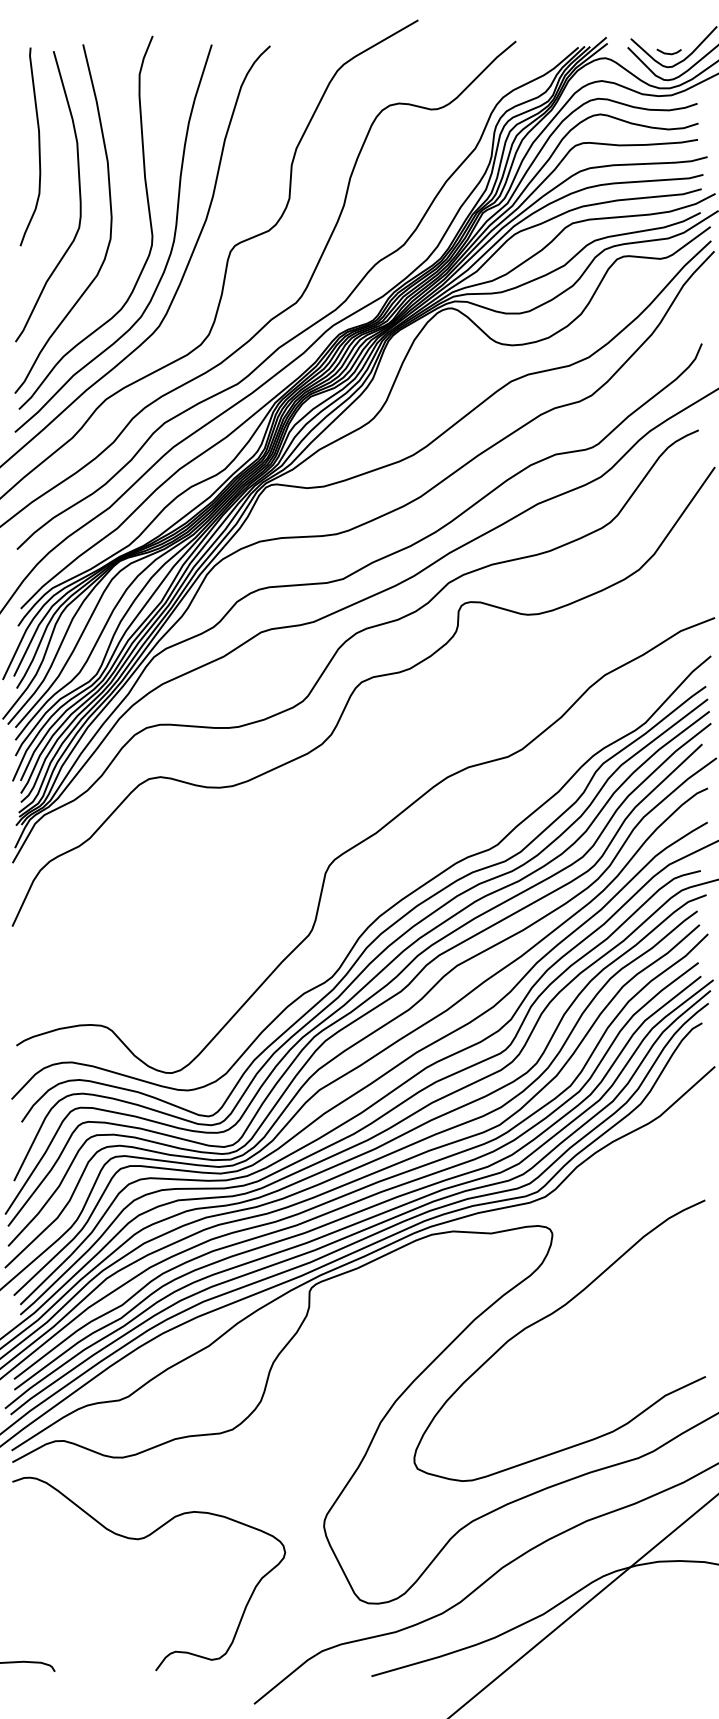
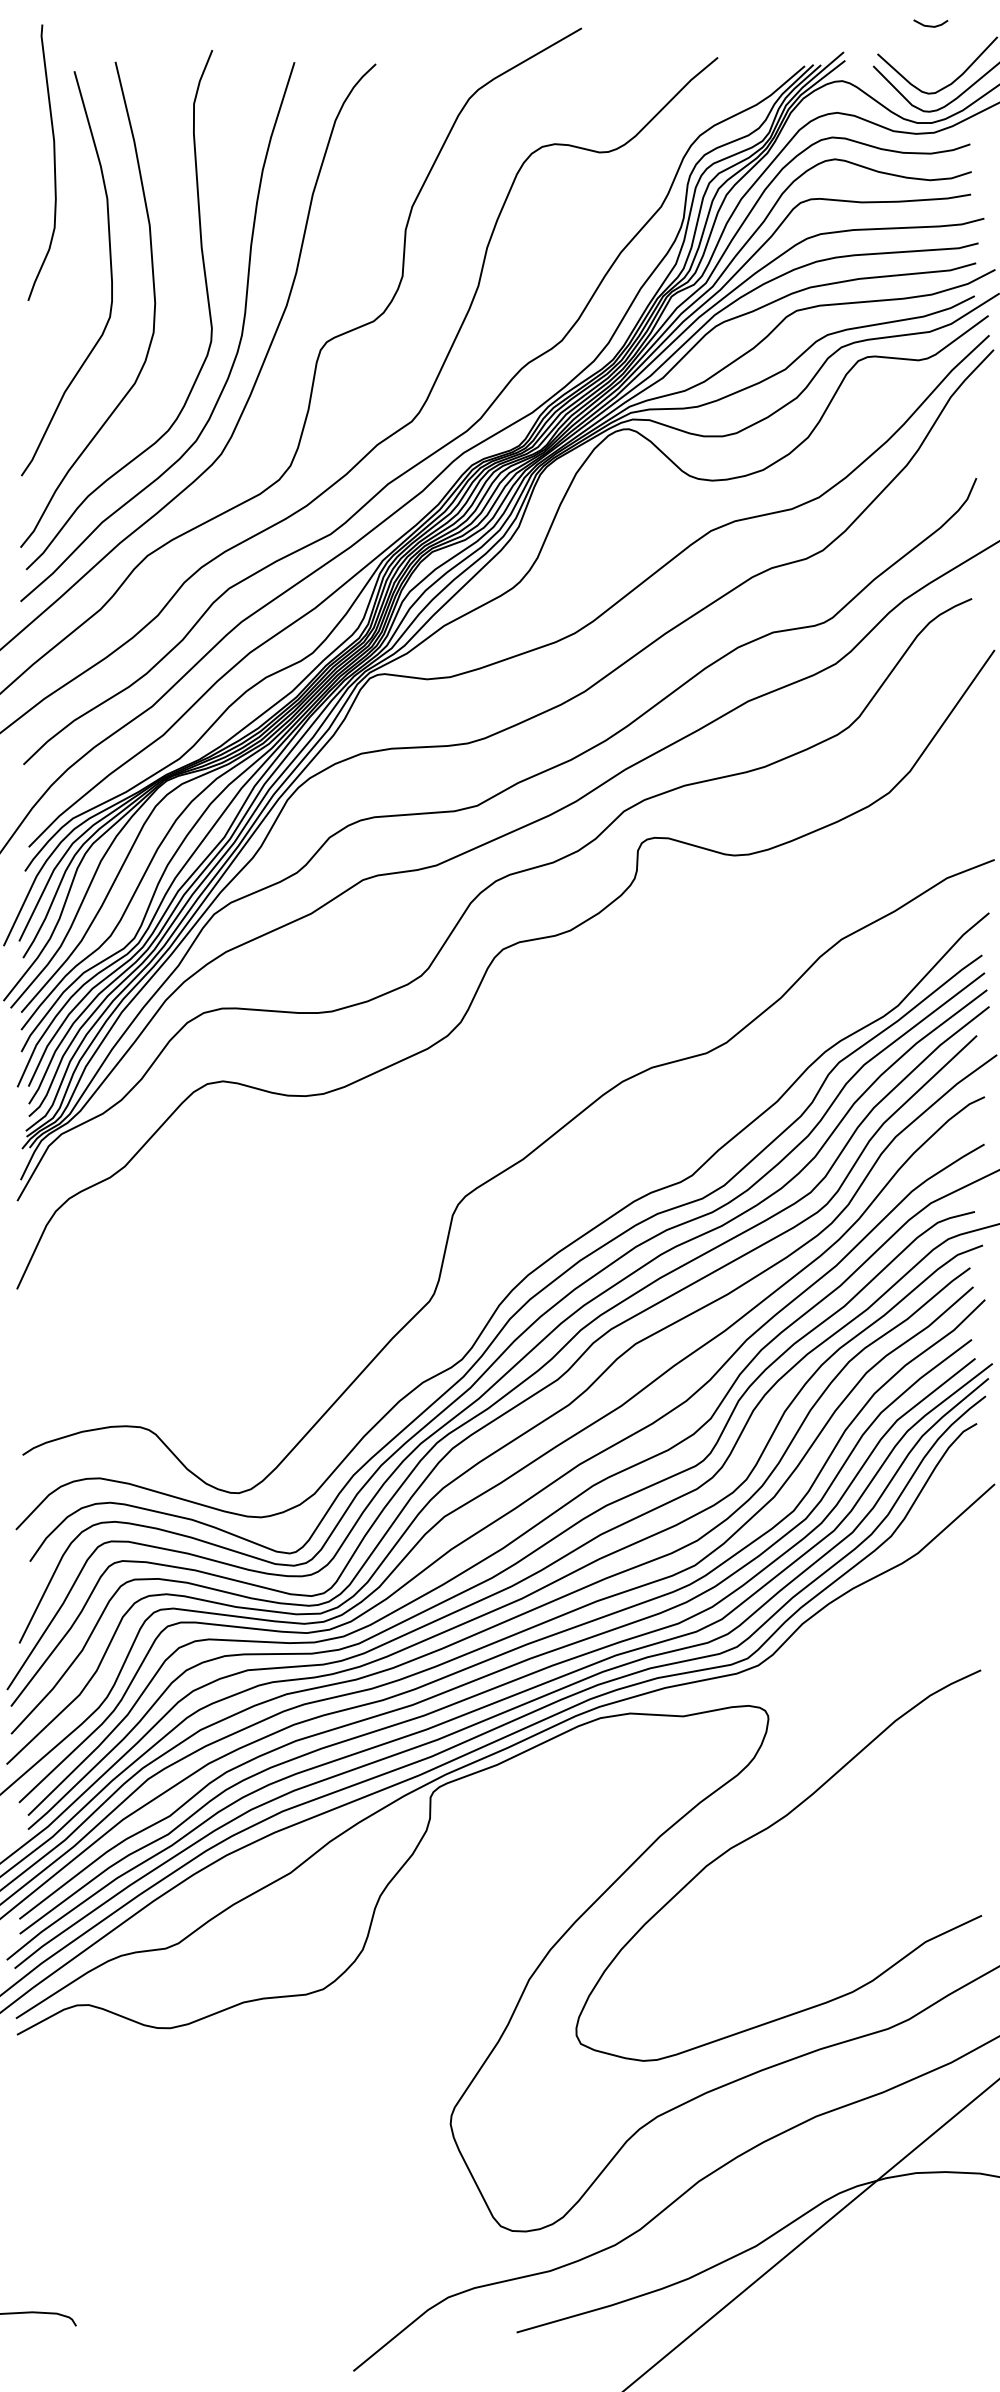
line: (667, 52) -> (928, 24), moved
curve: (38, 146) -> (53, 162), moved
curve: (142, 1539) -> (198, 2142), removed

